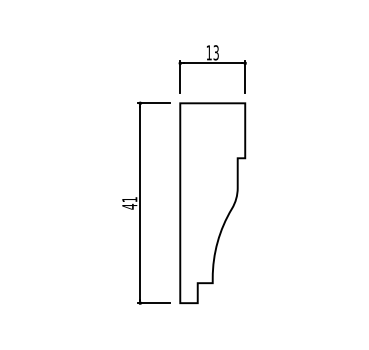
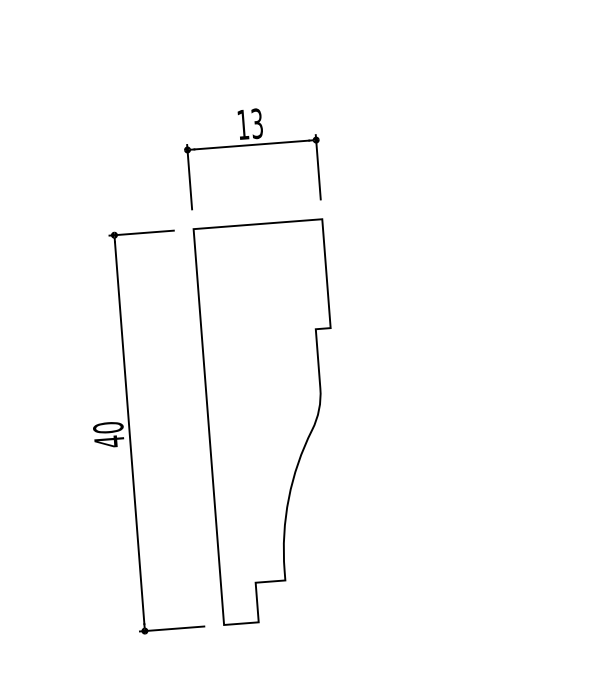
text: (129, 199) -> (107, 427), 41 -> 40

